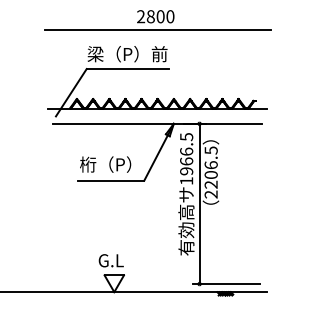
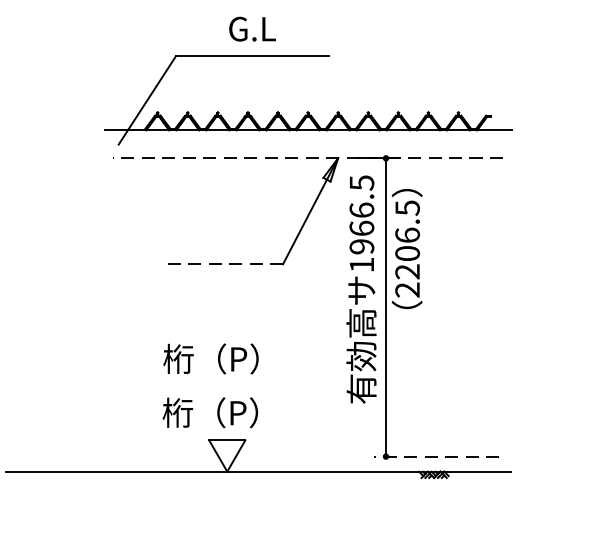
text: (127, 54) -> (251, 29), 梁（P）前 -> G.L
line: (157, 123) -> (307, 157), solid -> dashed
text: (105, 164) -> (210, 358), moved
line: (110, 180) -> (220, 263), solid -> dashed
text: (104, 260) -> (209, 412), G.L -> 桁（P）
line: (226, 284) -> (436, 457), solid -> dashed

